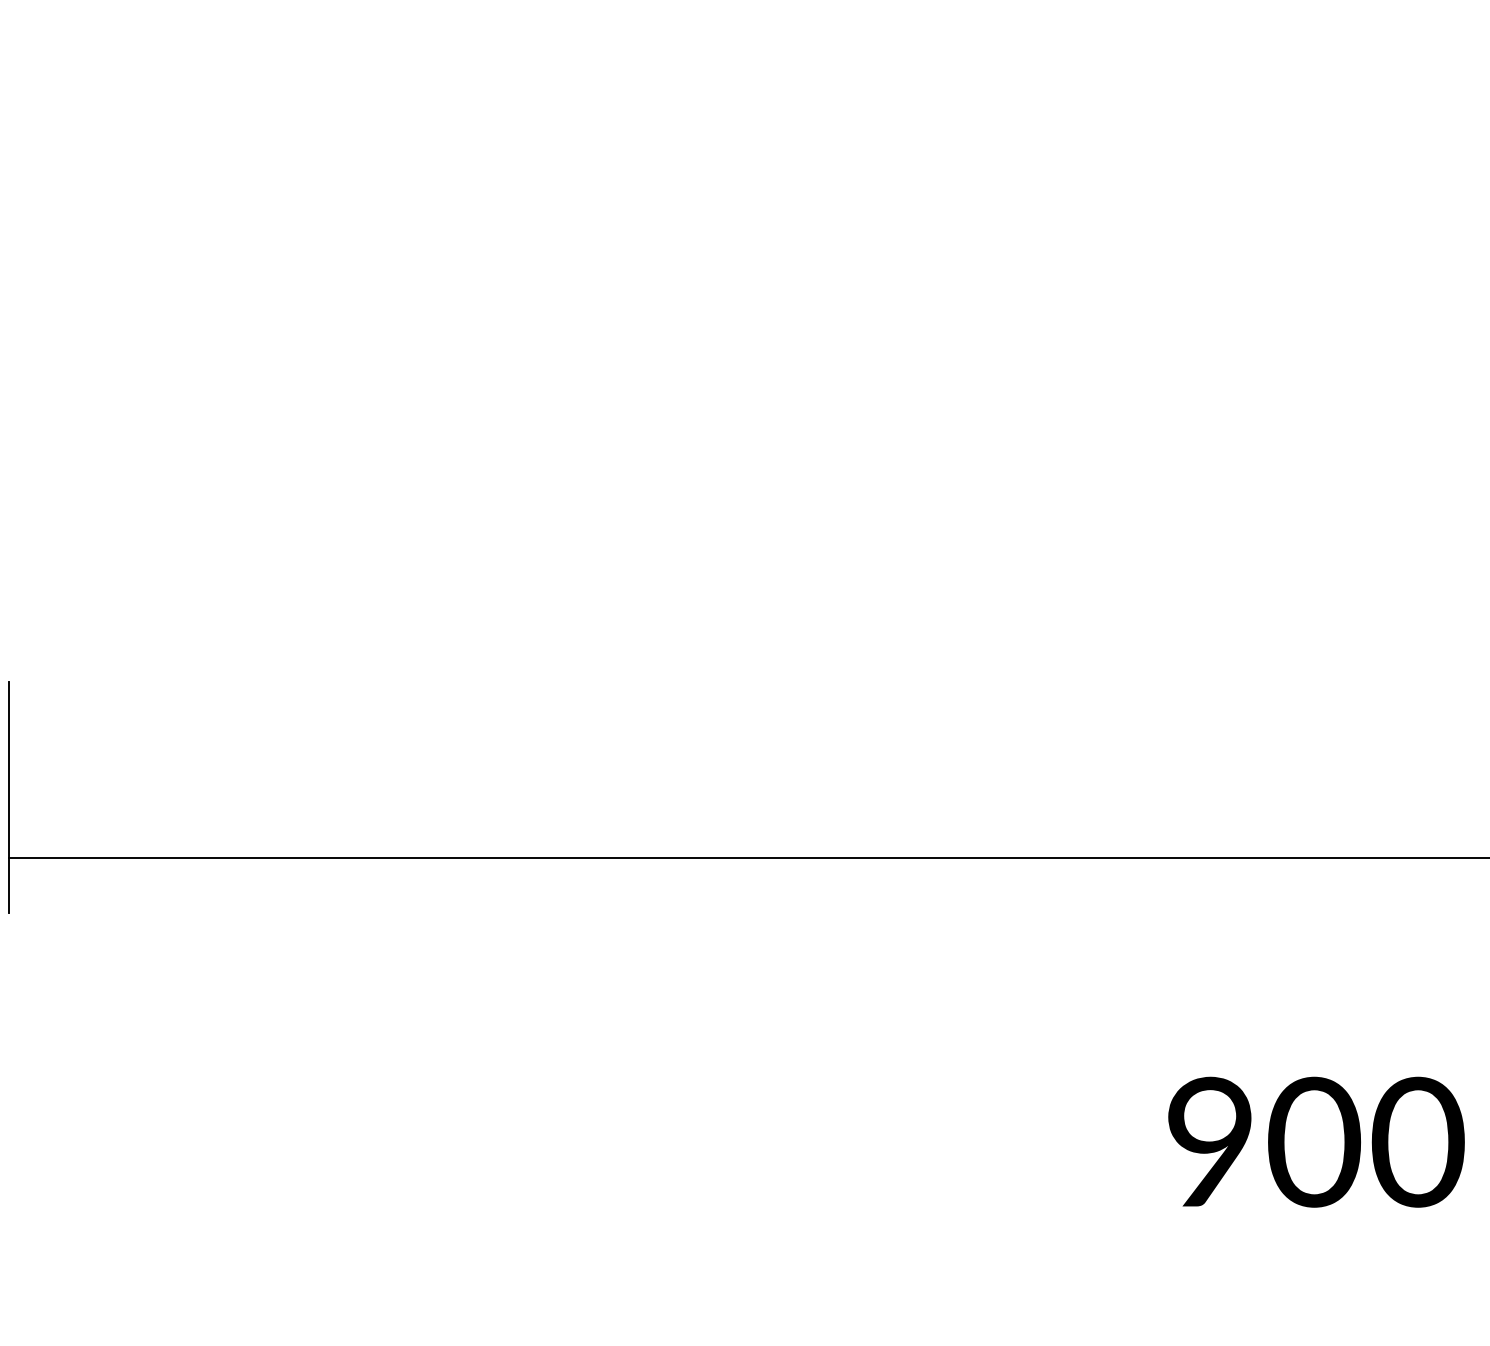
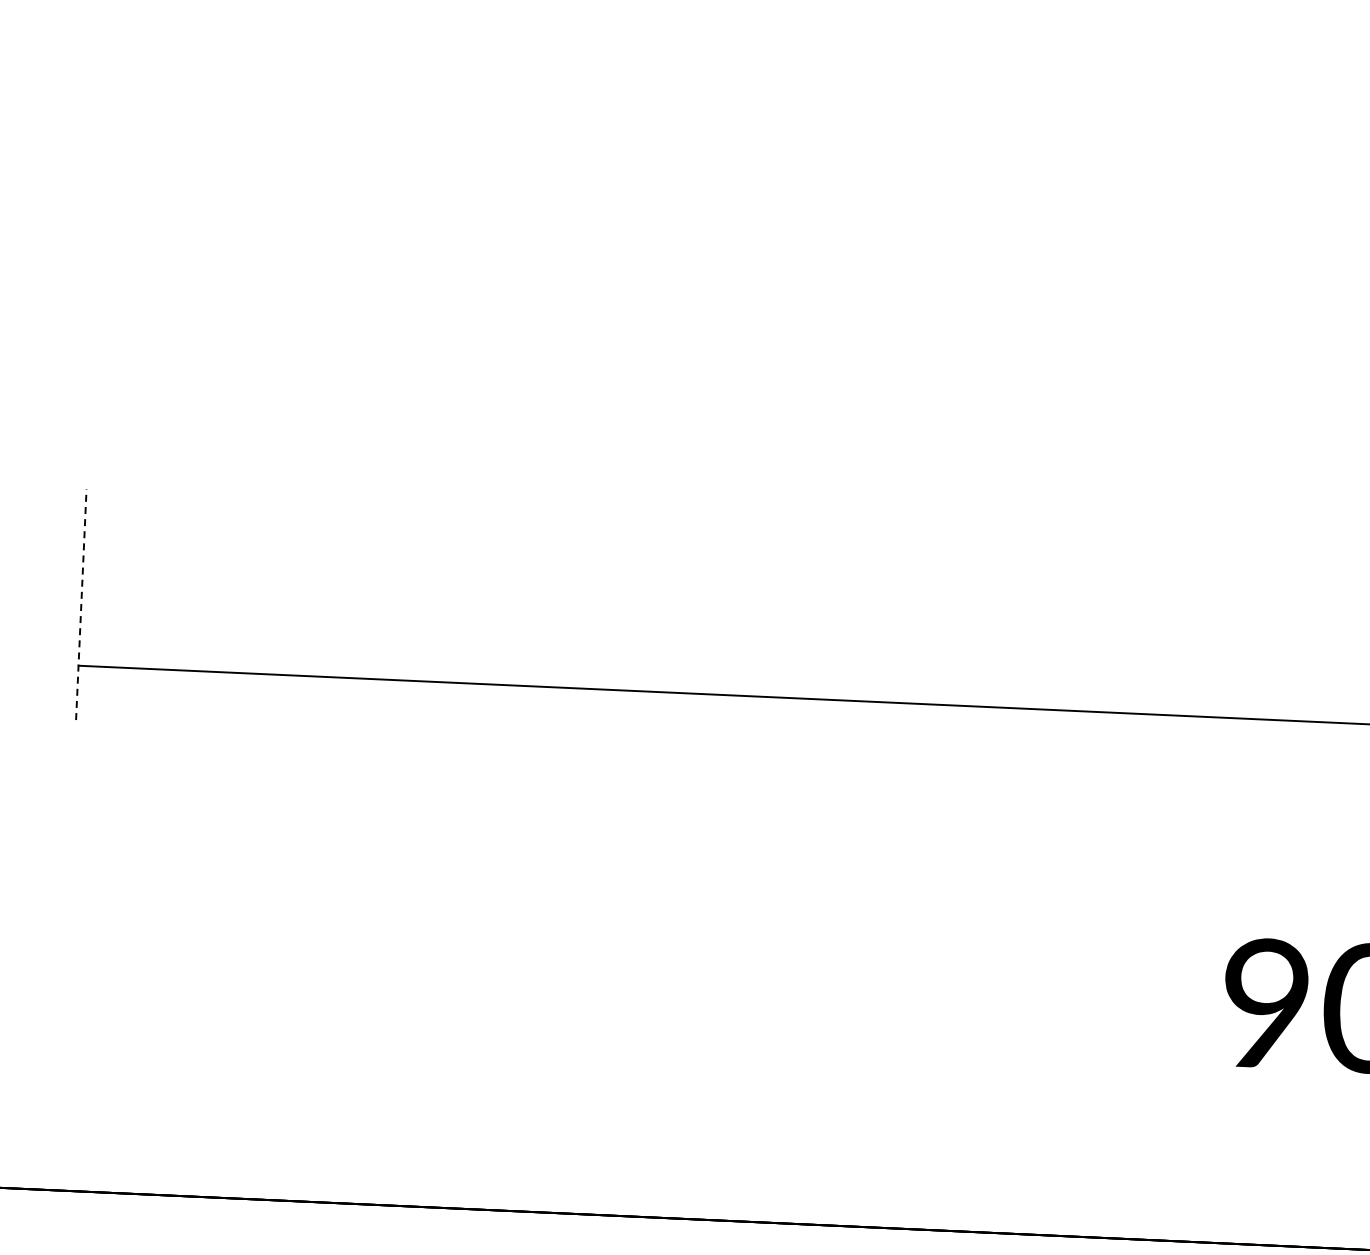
line: (8, 797) -> (81, 604), solid -> dashed

